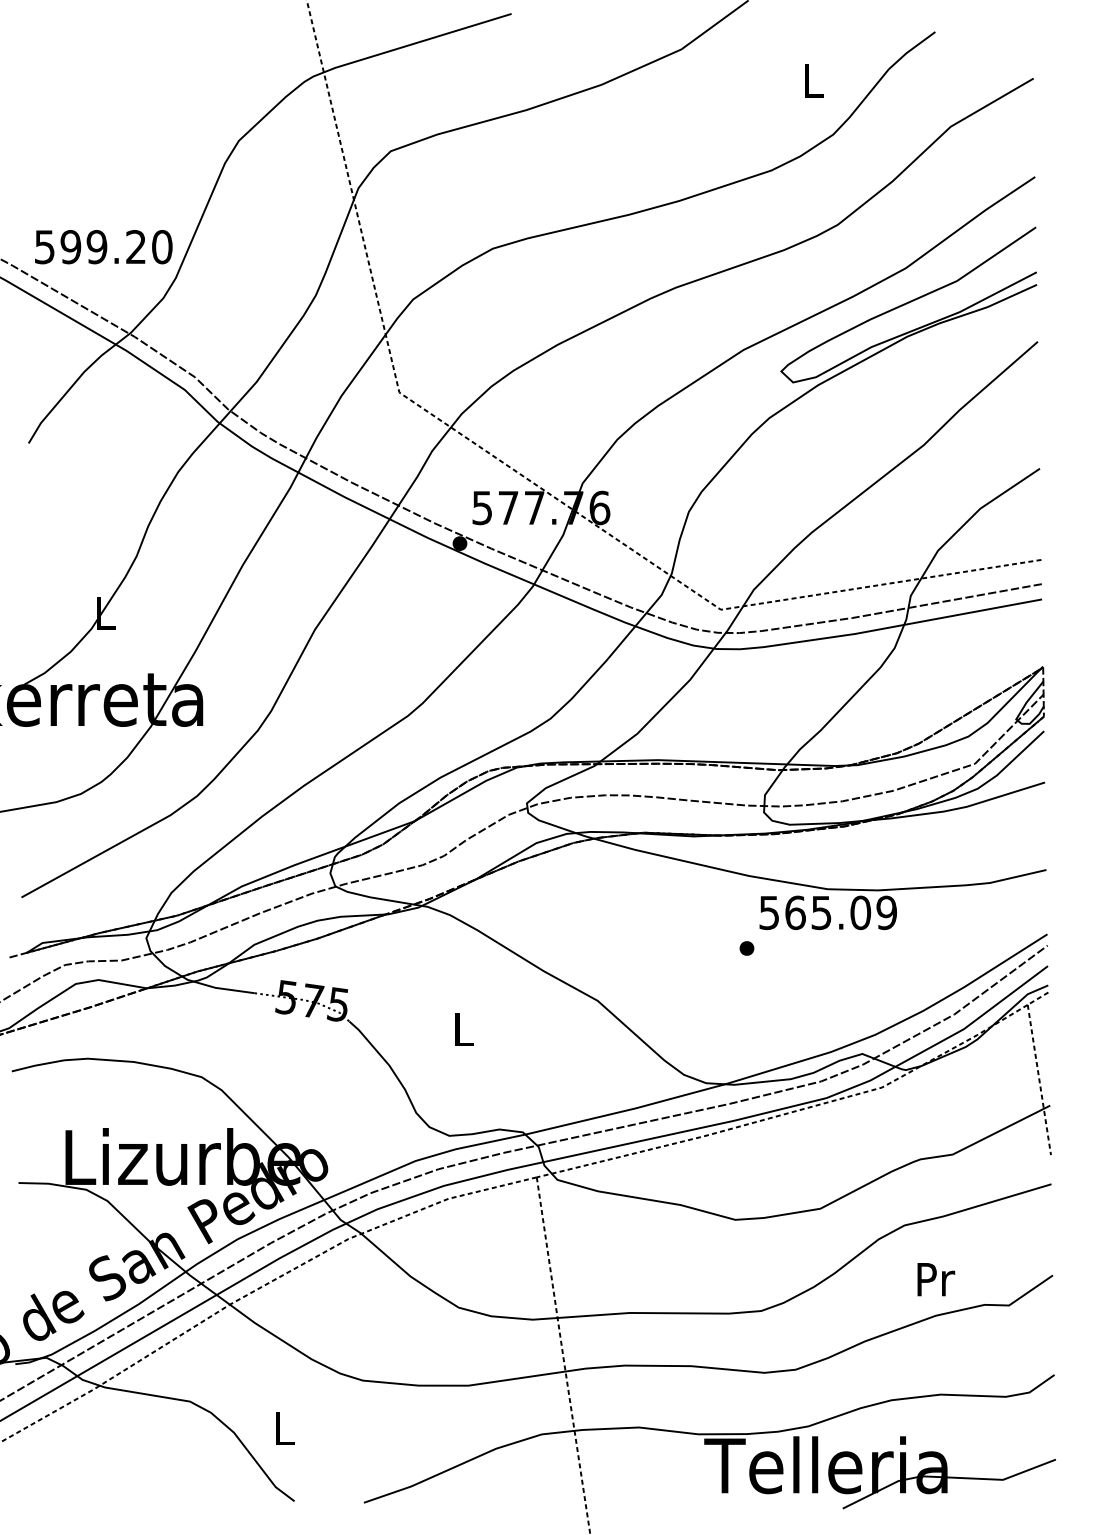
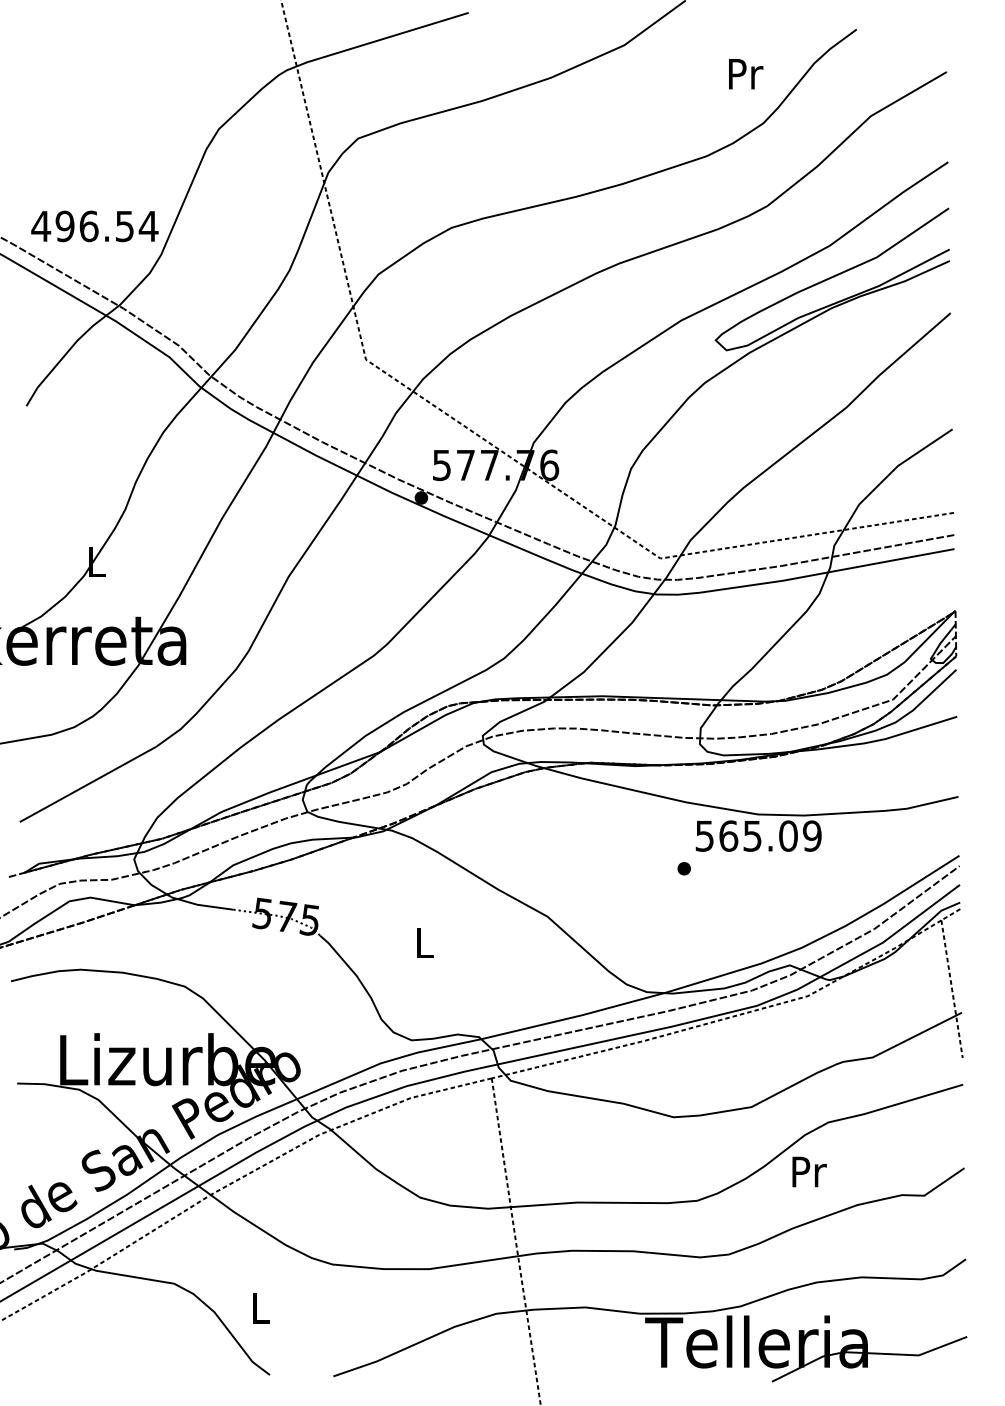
text: (814, 81) -> (746, 74), L -> Pr
text: (103, 247) -> (94, 226), 599.20 -> 496.54
text: (936, 1279) -> (809, 1171), moved

